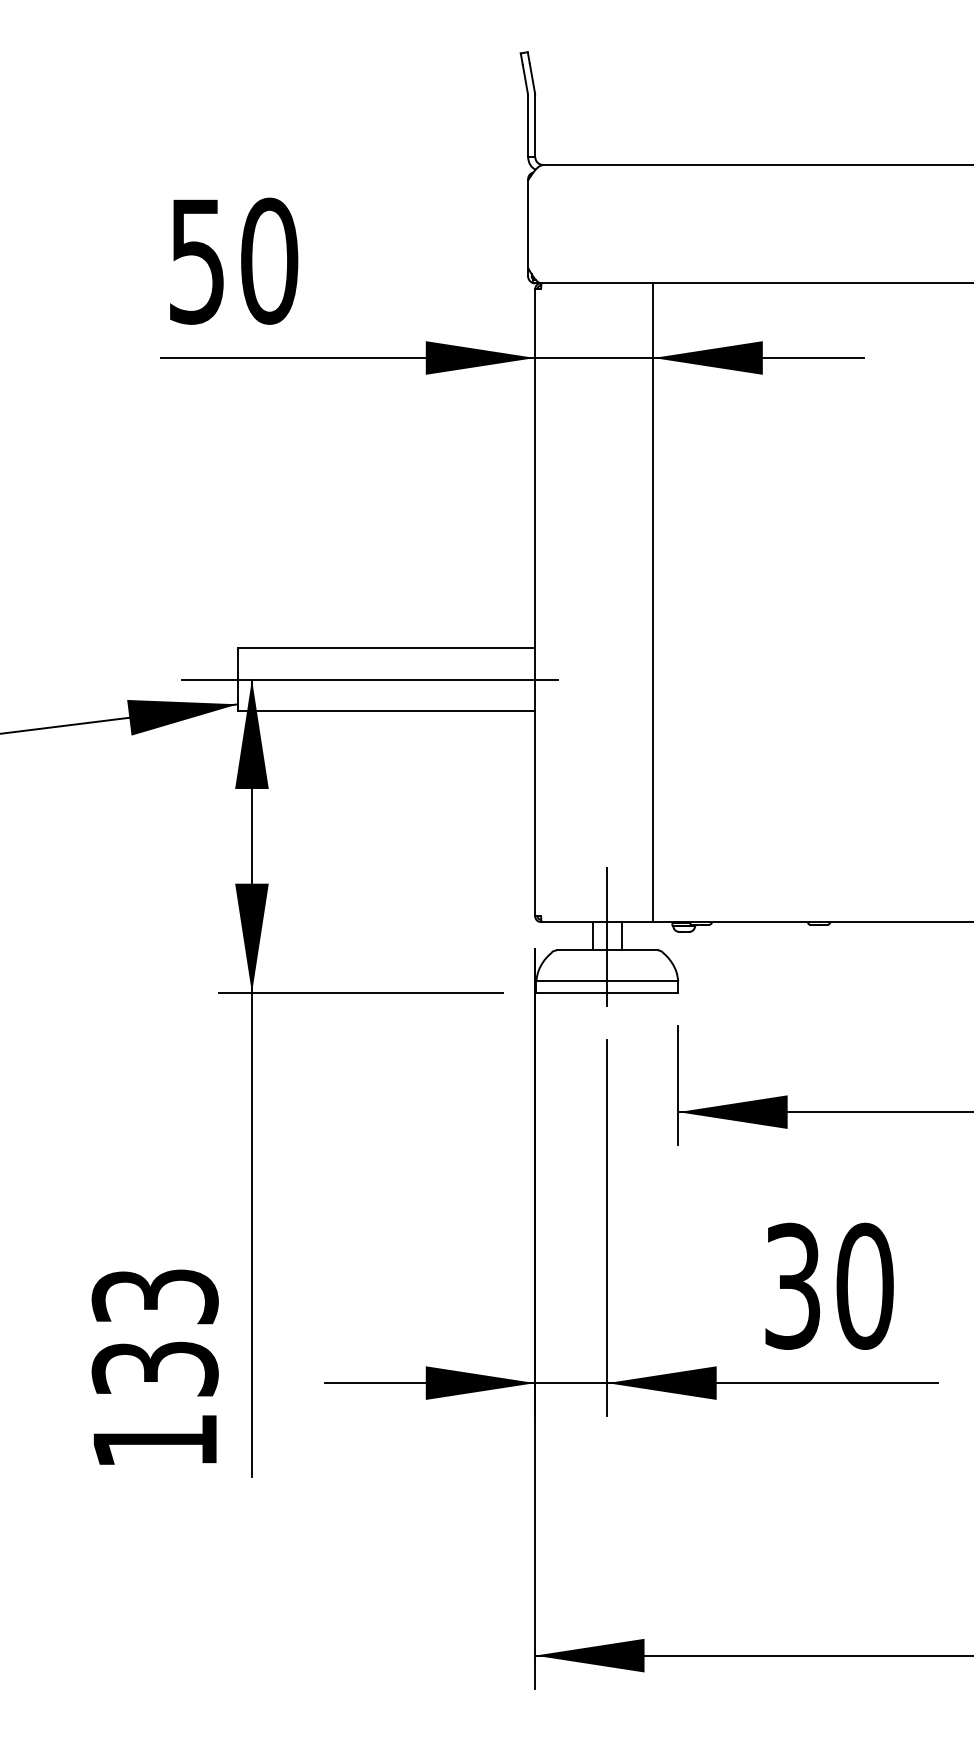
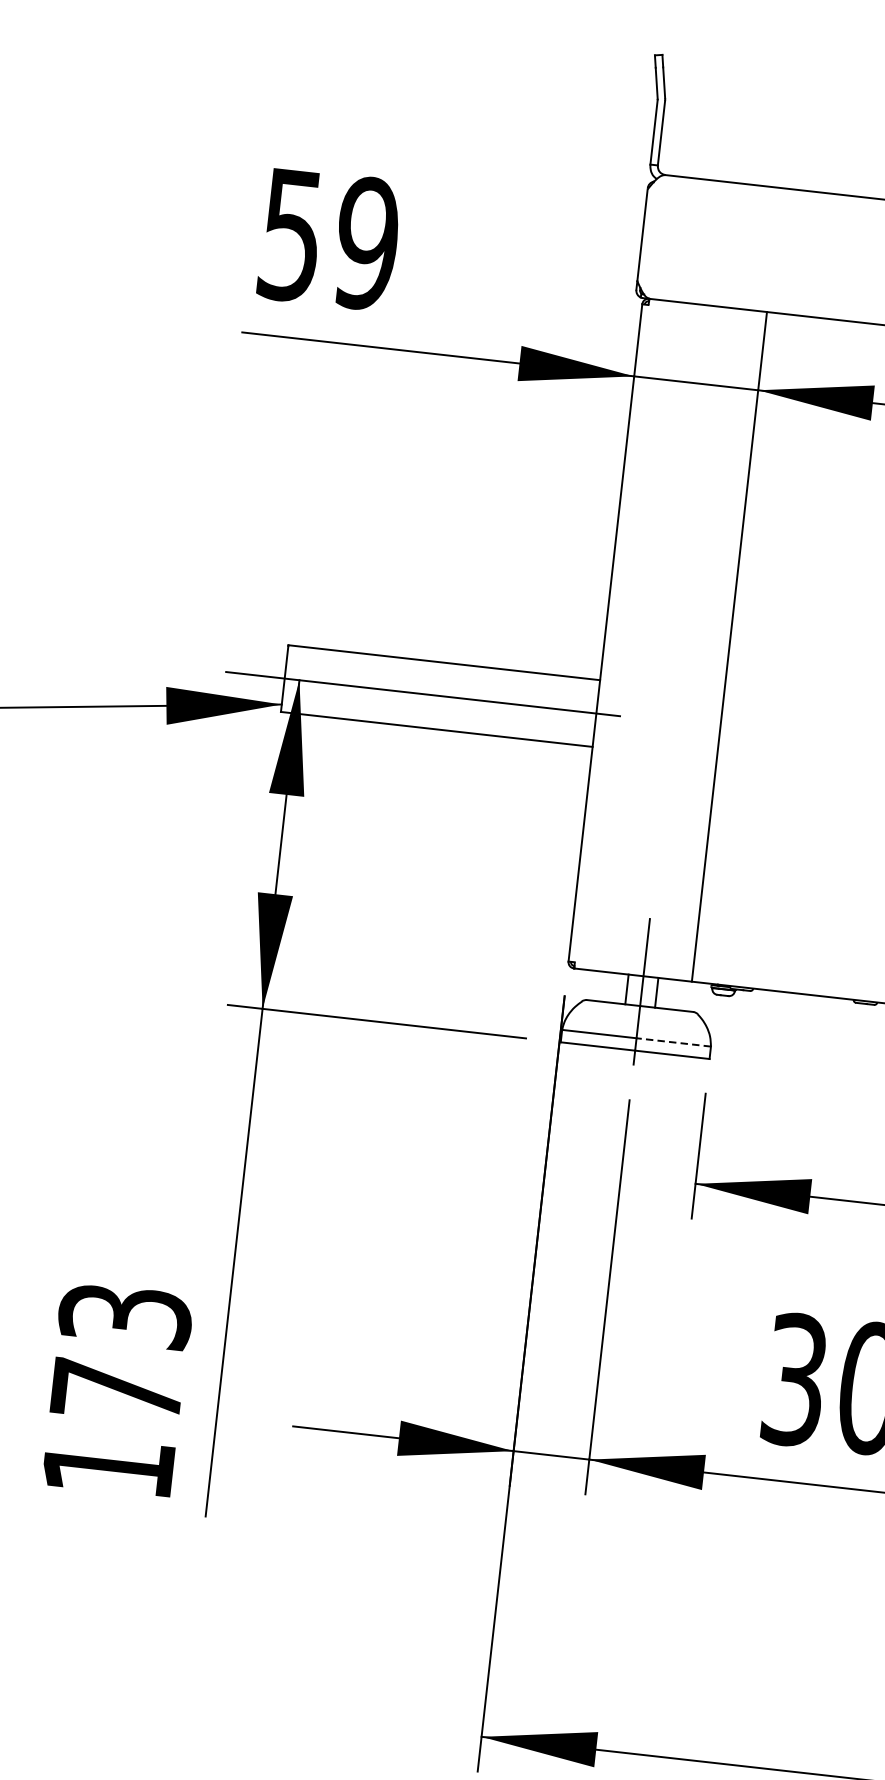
text: (269, 260) -> (367, 242), 50 -> 59
line: (642, 981) -> (673, 1042), solid -> dashed
text: (154, 1368) -> (116, 1391), 133 -> 173

